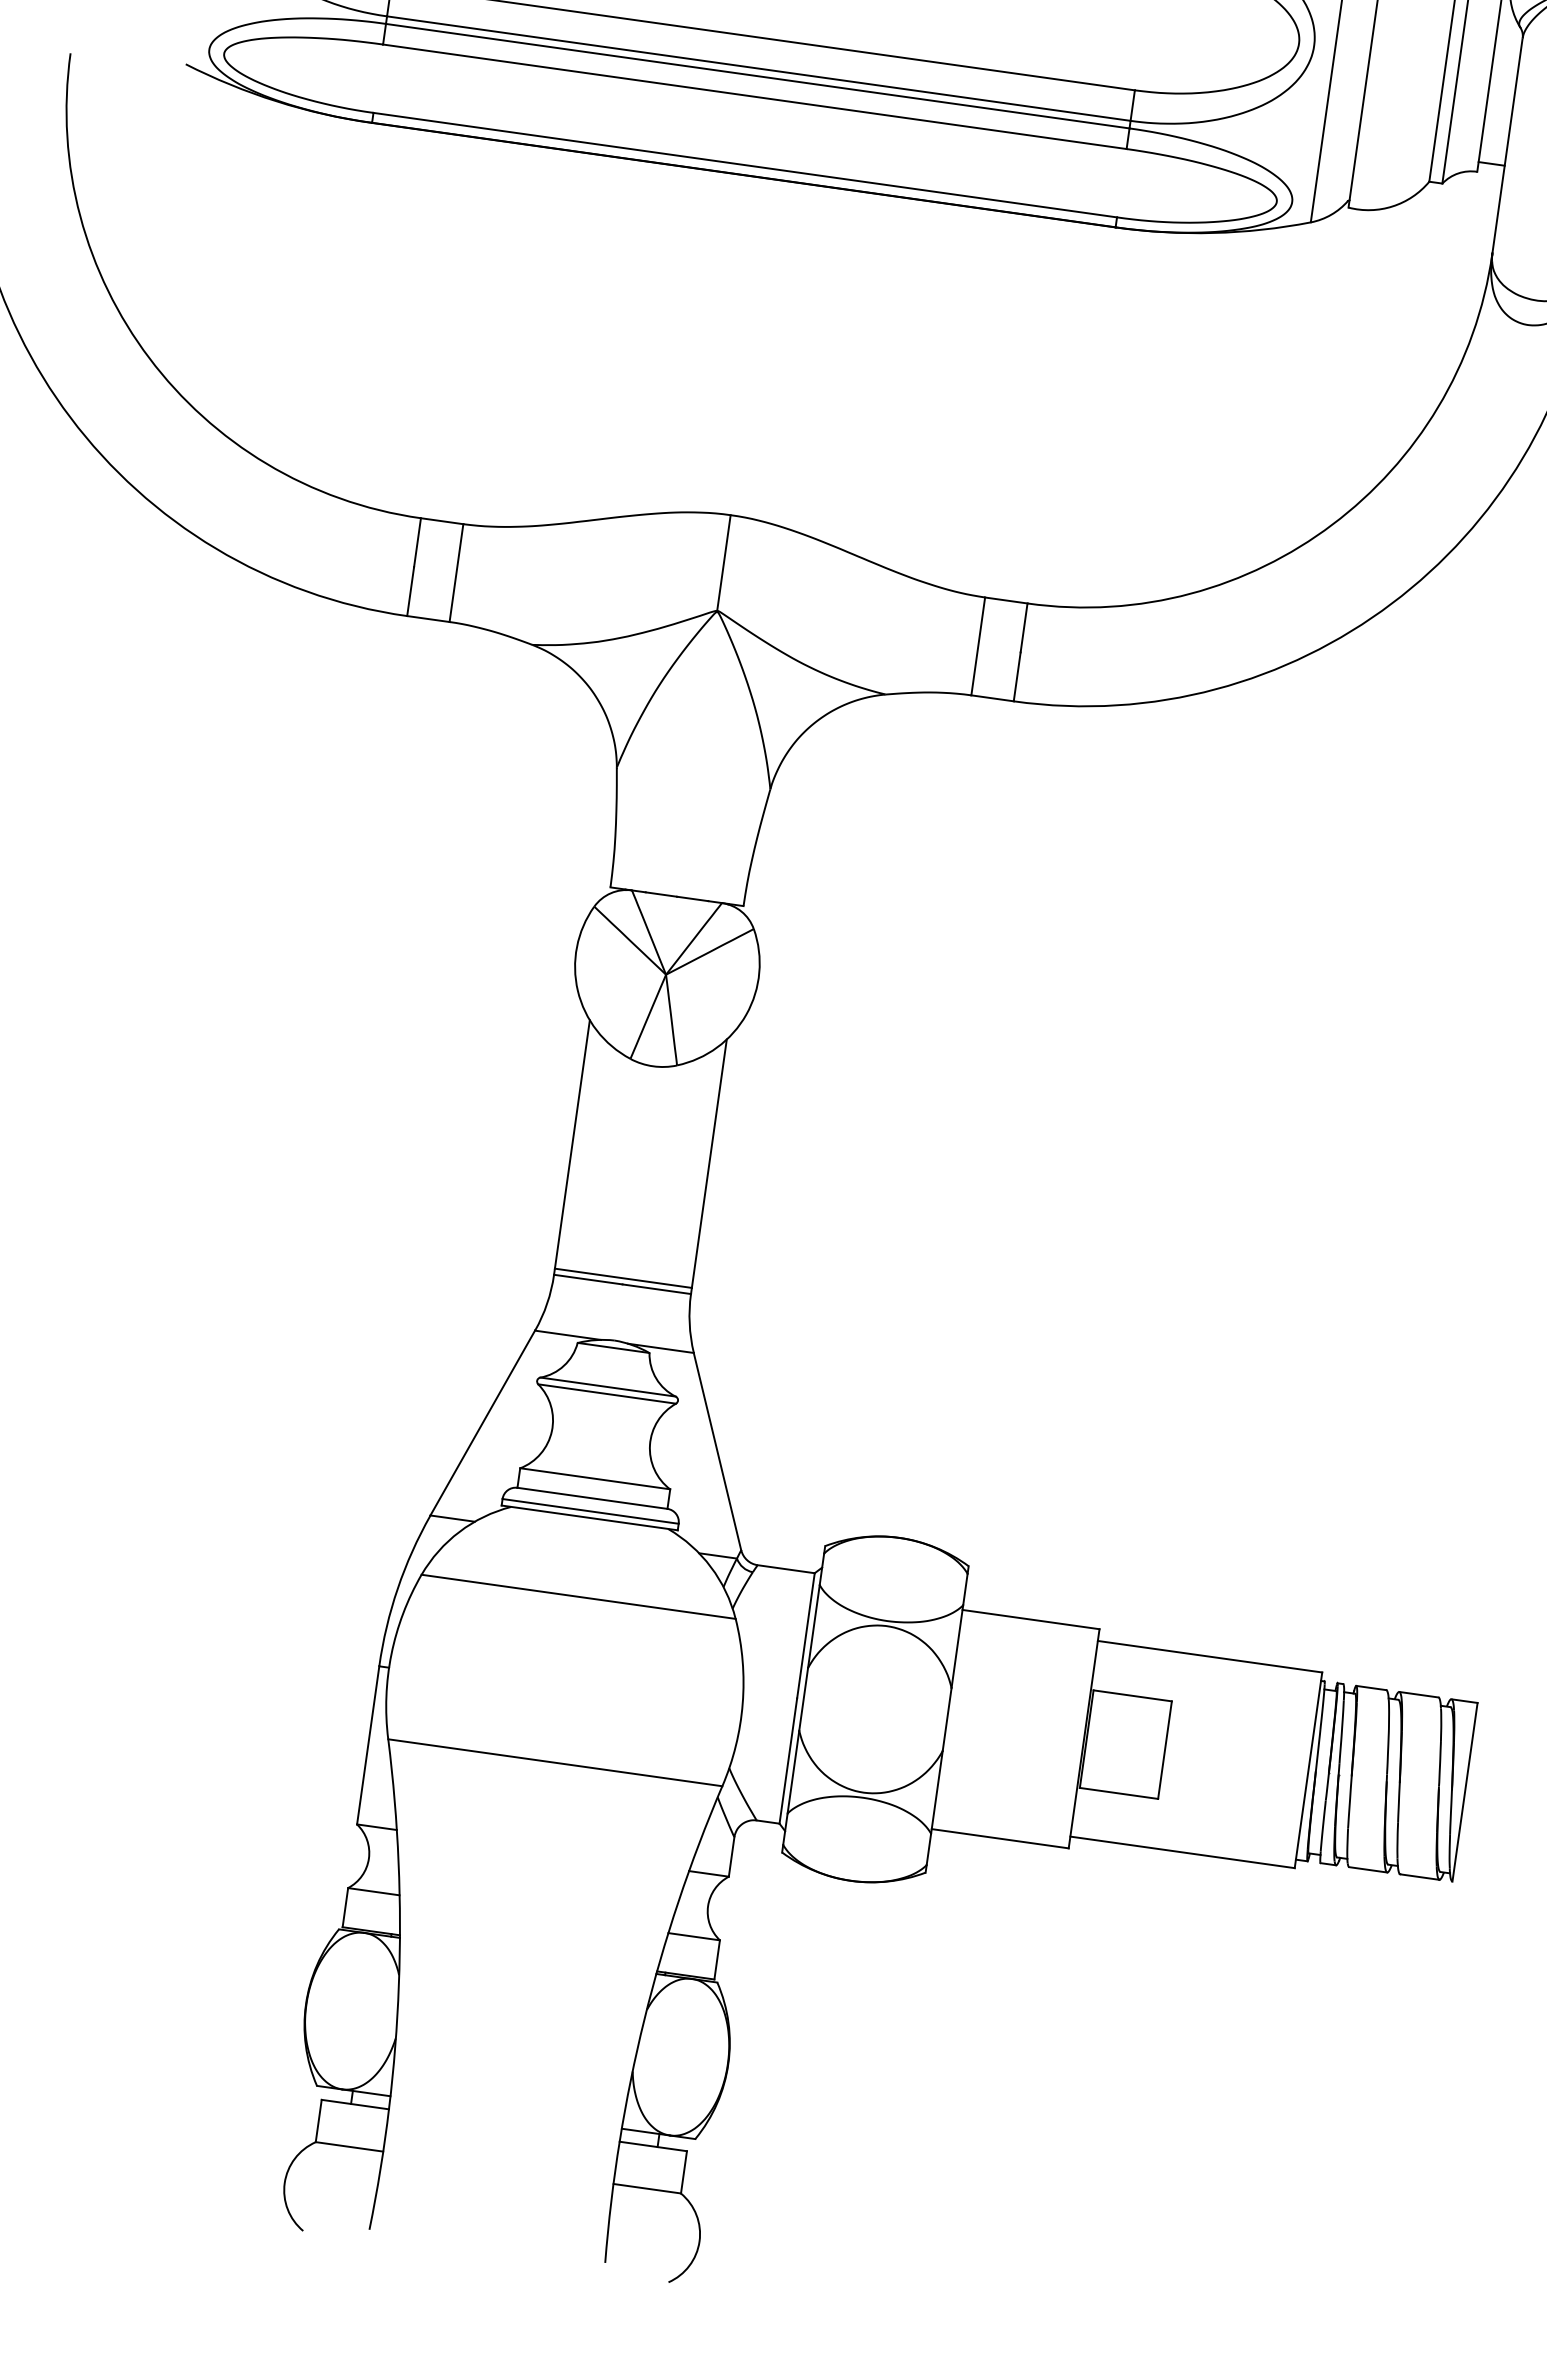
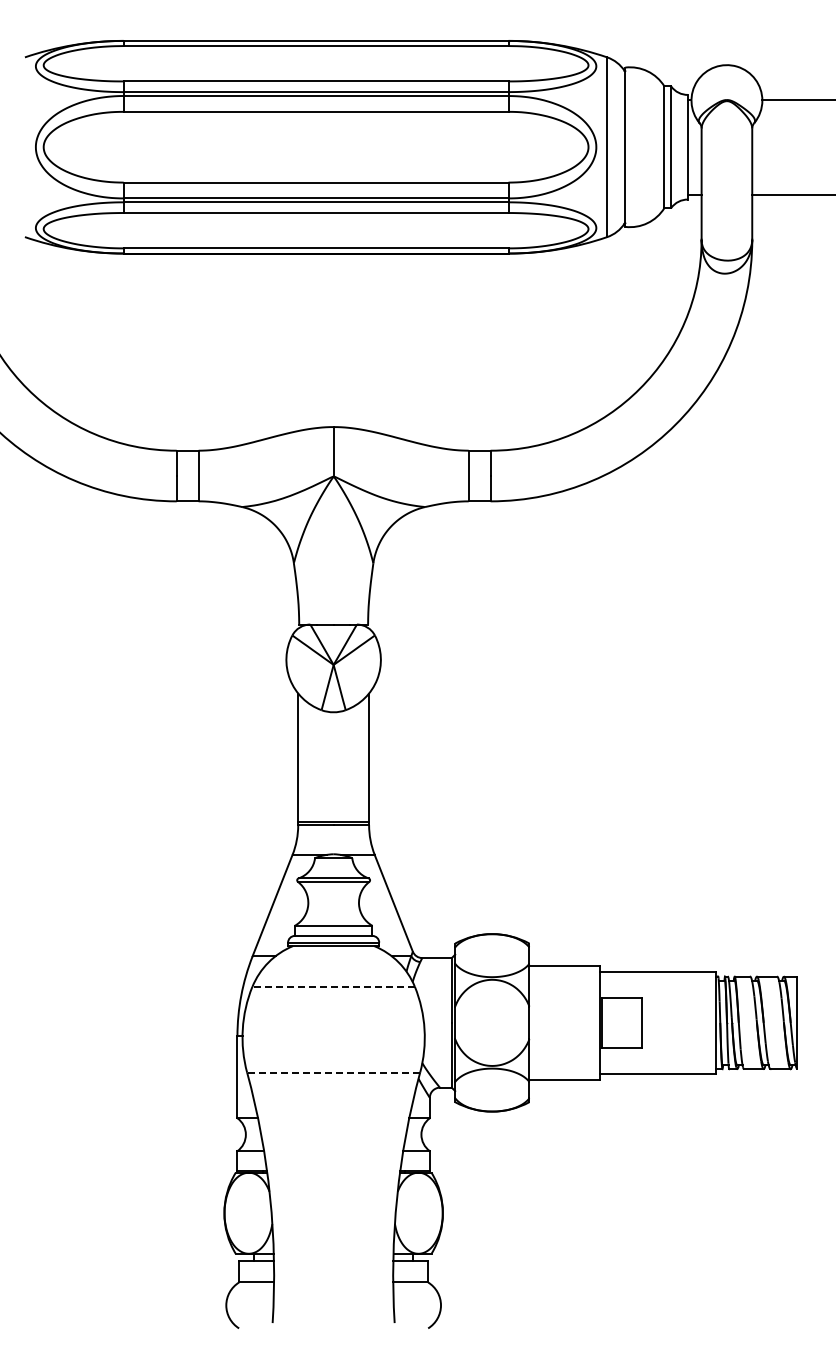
line: (578, 1595) -> (333, 986), solid -> dashed
line: (555, 1762) -> (333, 1072), solid -> dashed

